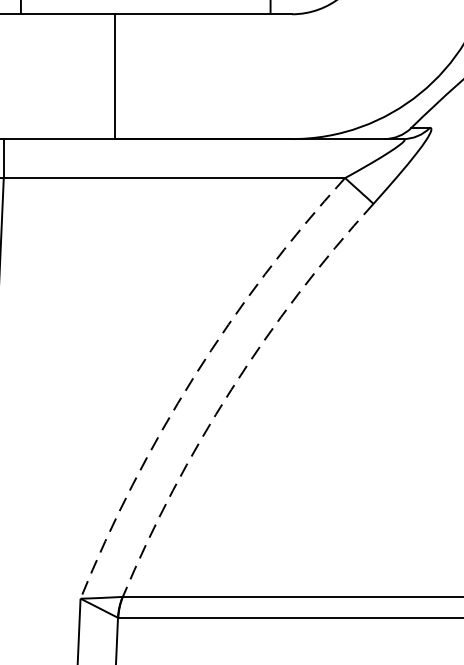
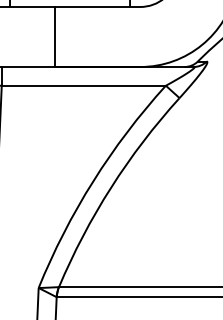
arc: (194, 377) -> (93, 181), dashed -> solid
arc: (232, 389) -> (111, 187), dashed -> solid

